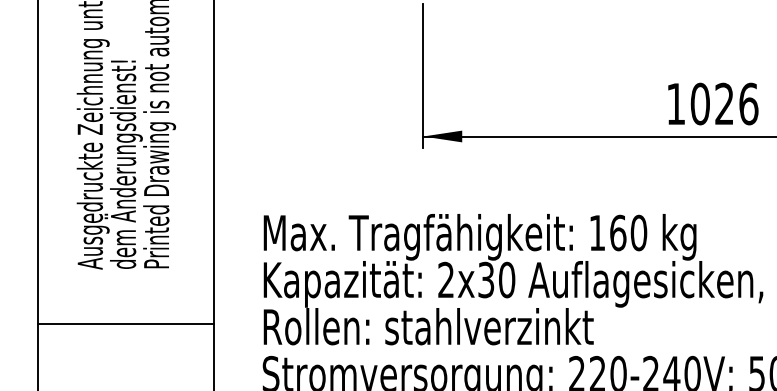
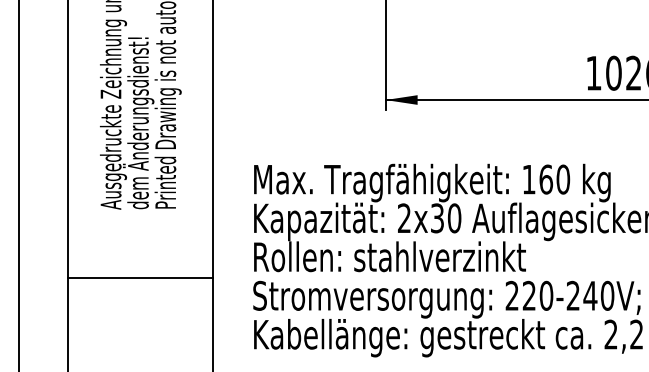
line: (126, 323) -> (140, 277), moved

